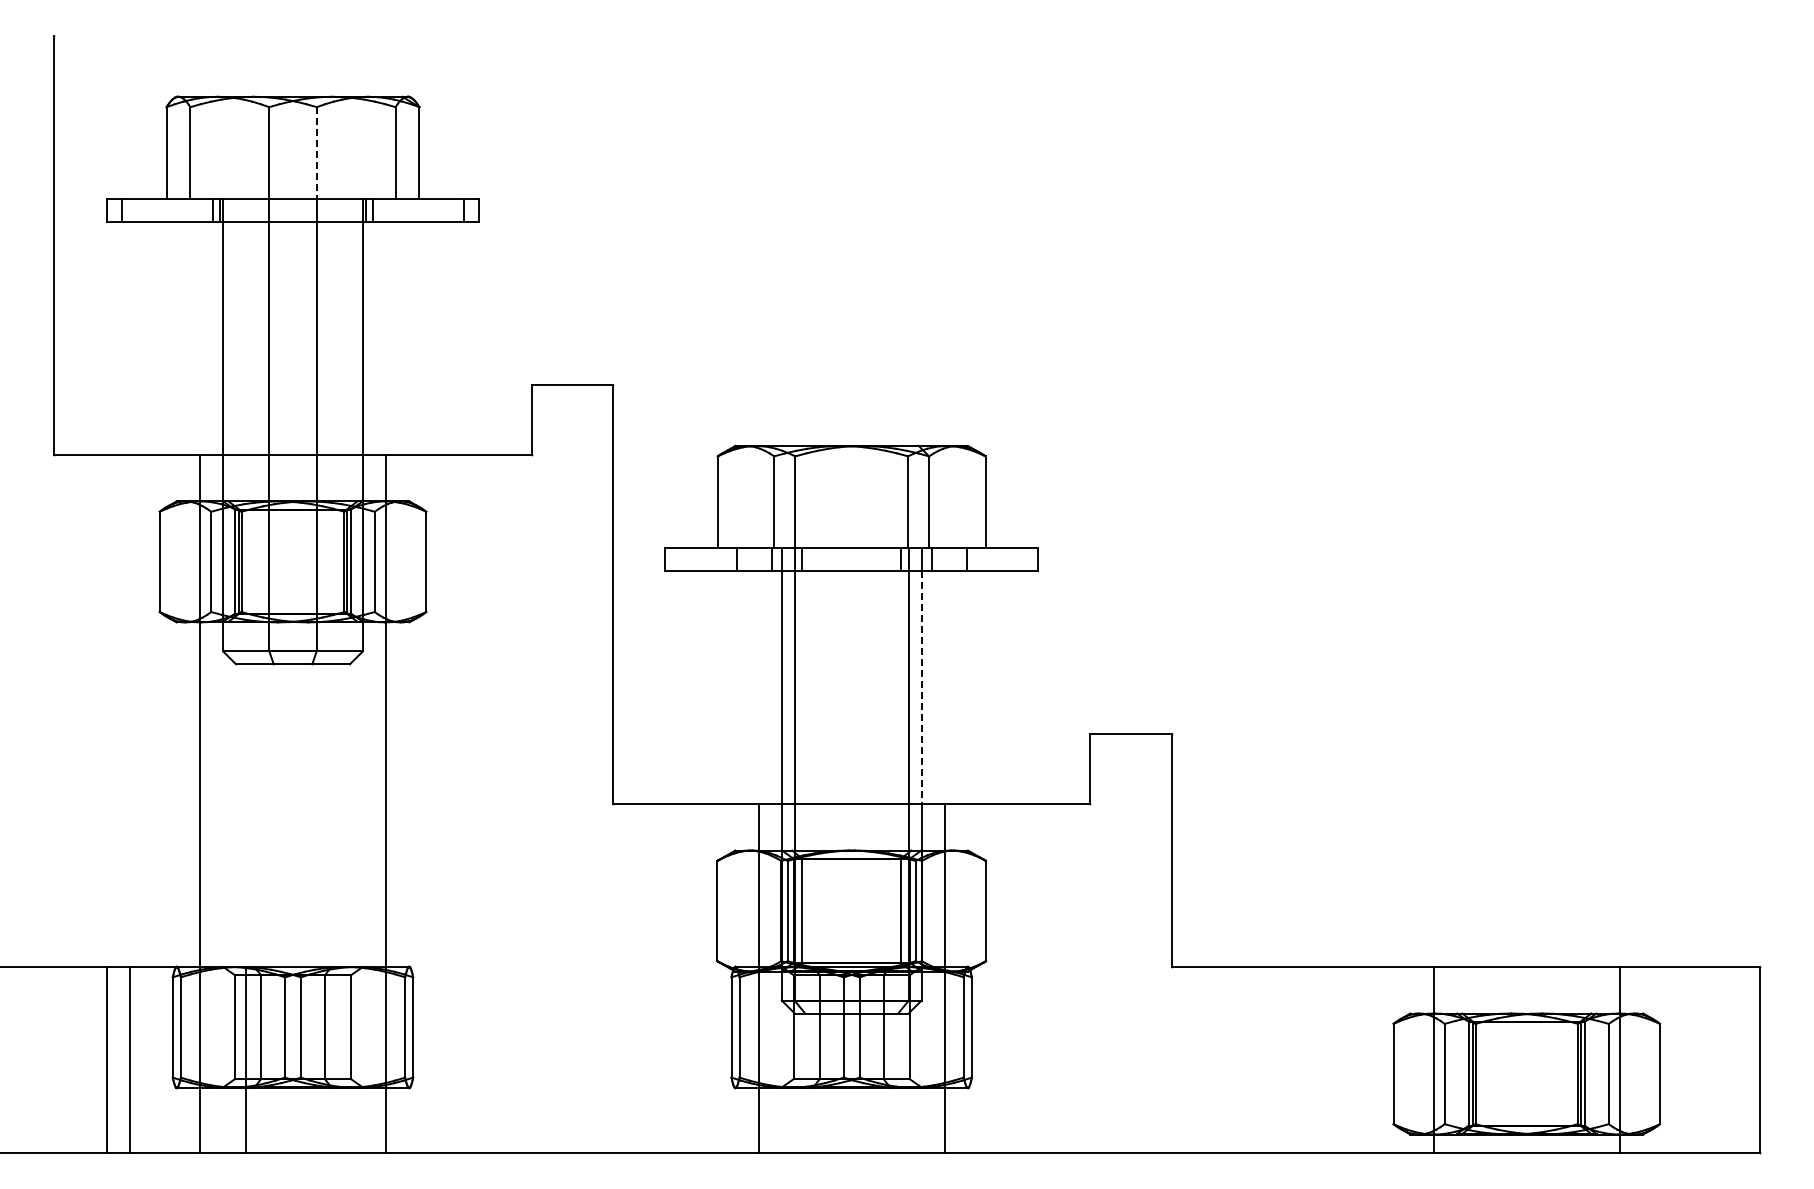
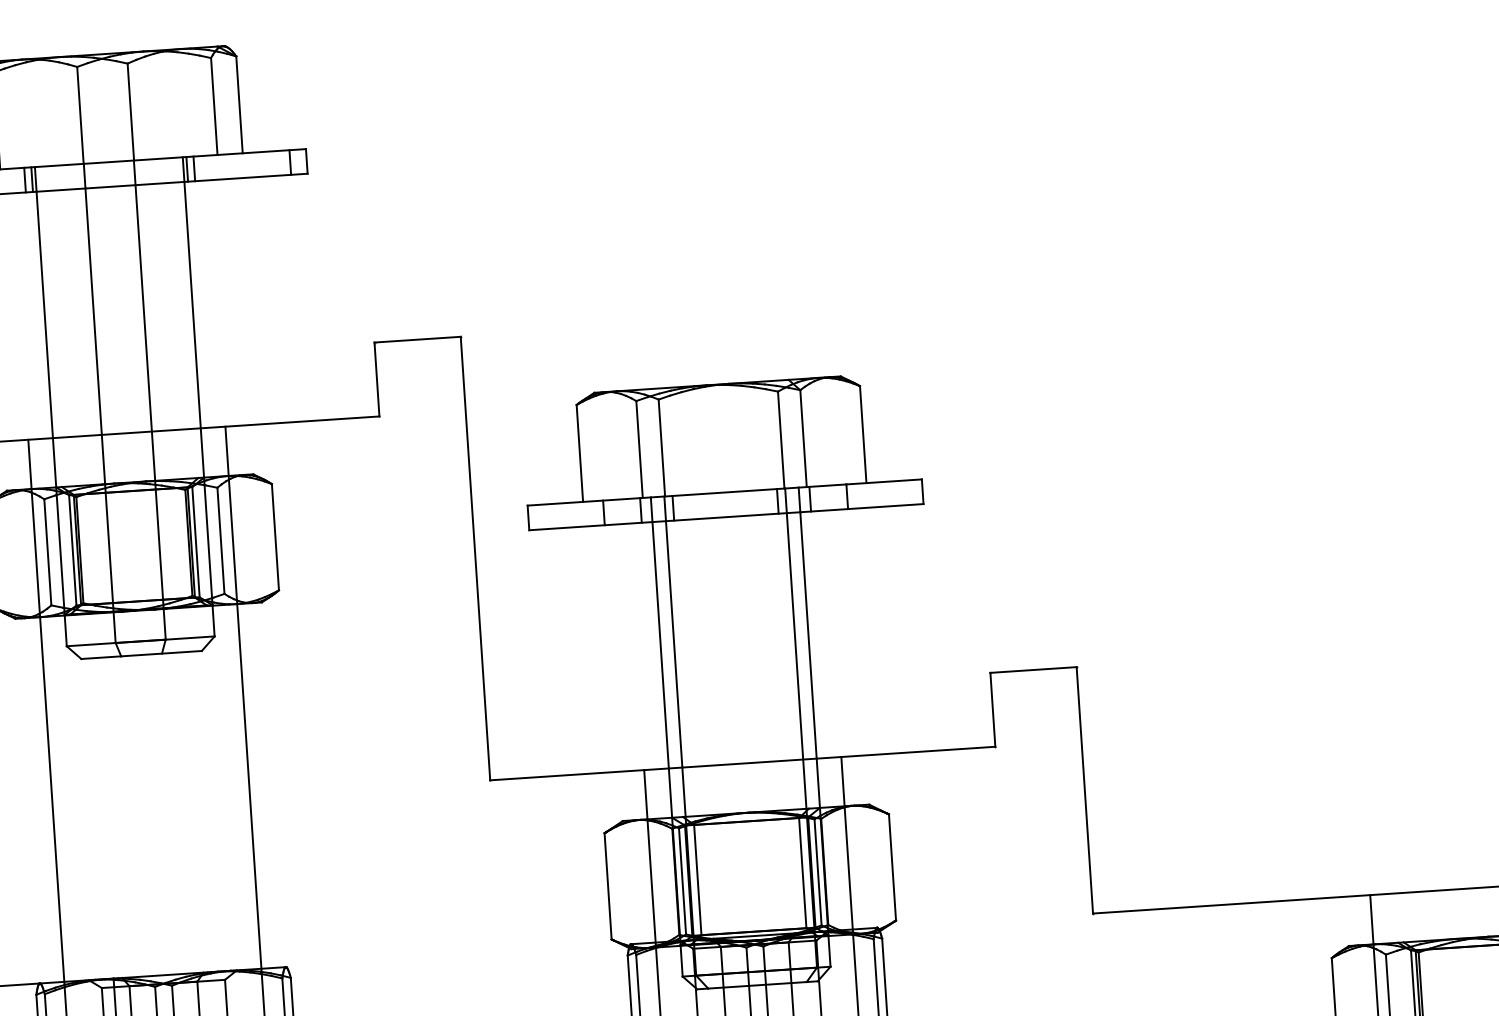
line: (316, 152) -> (130, 111), dashed -> solid
line: (921, 688) -> (808, 636), dashed -> solid

